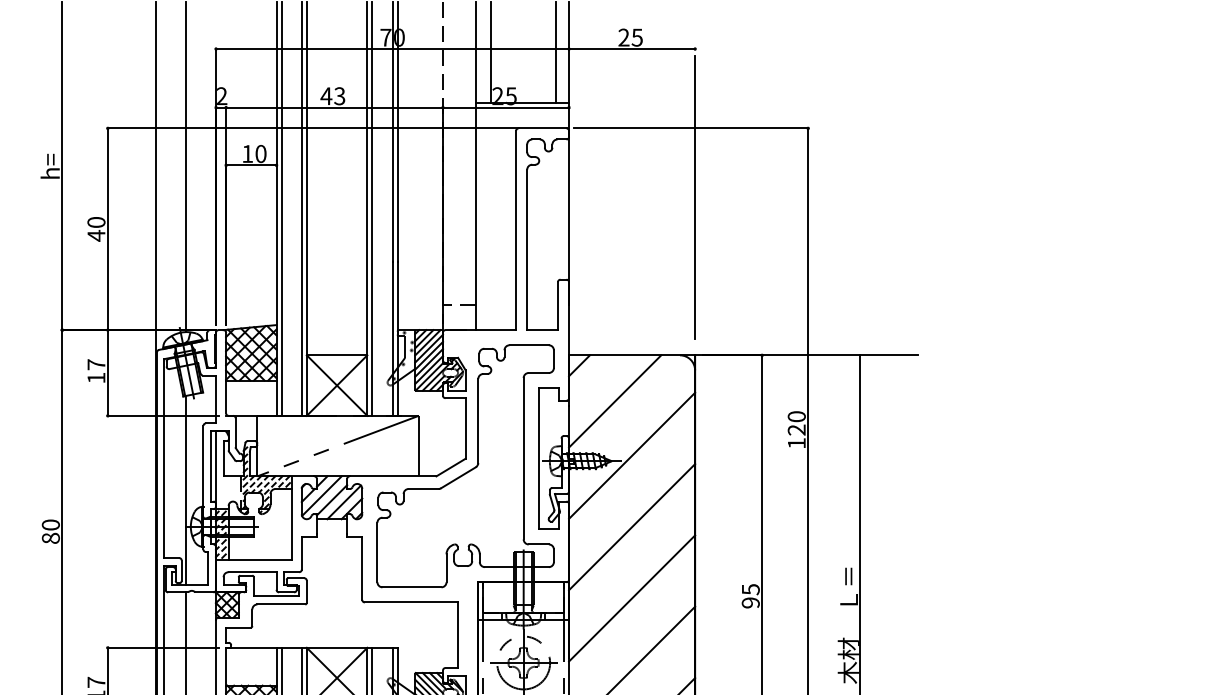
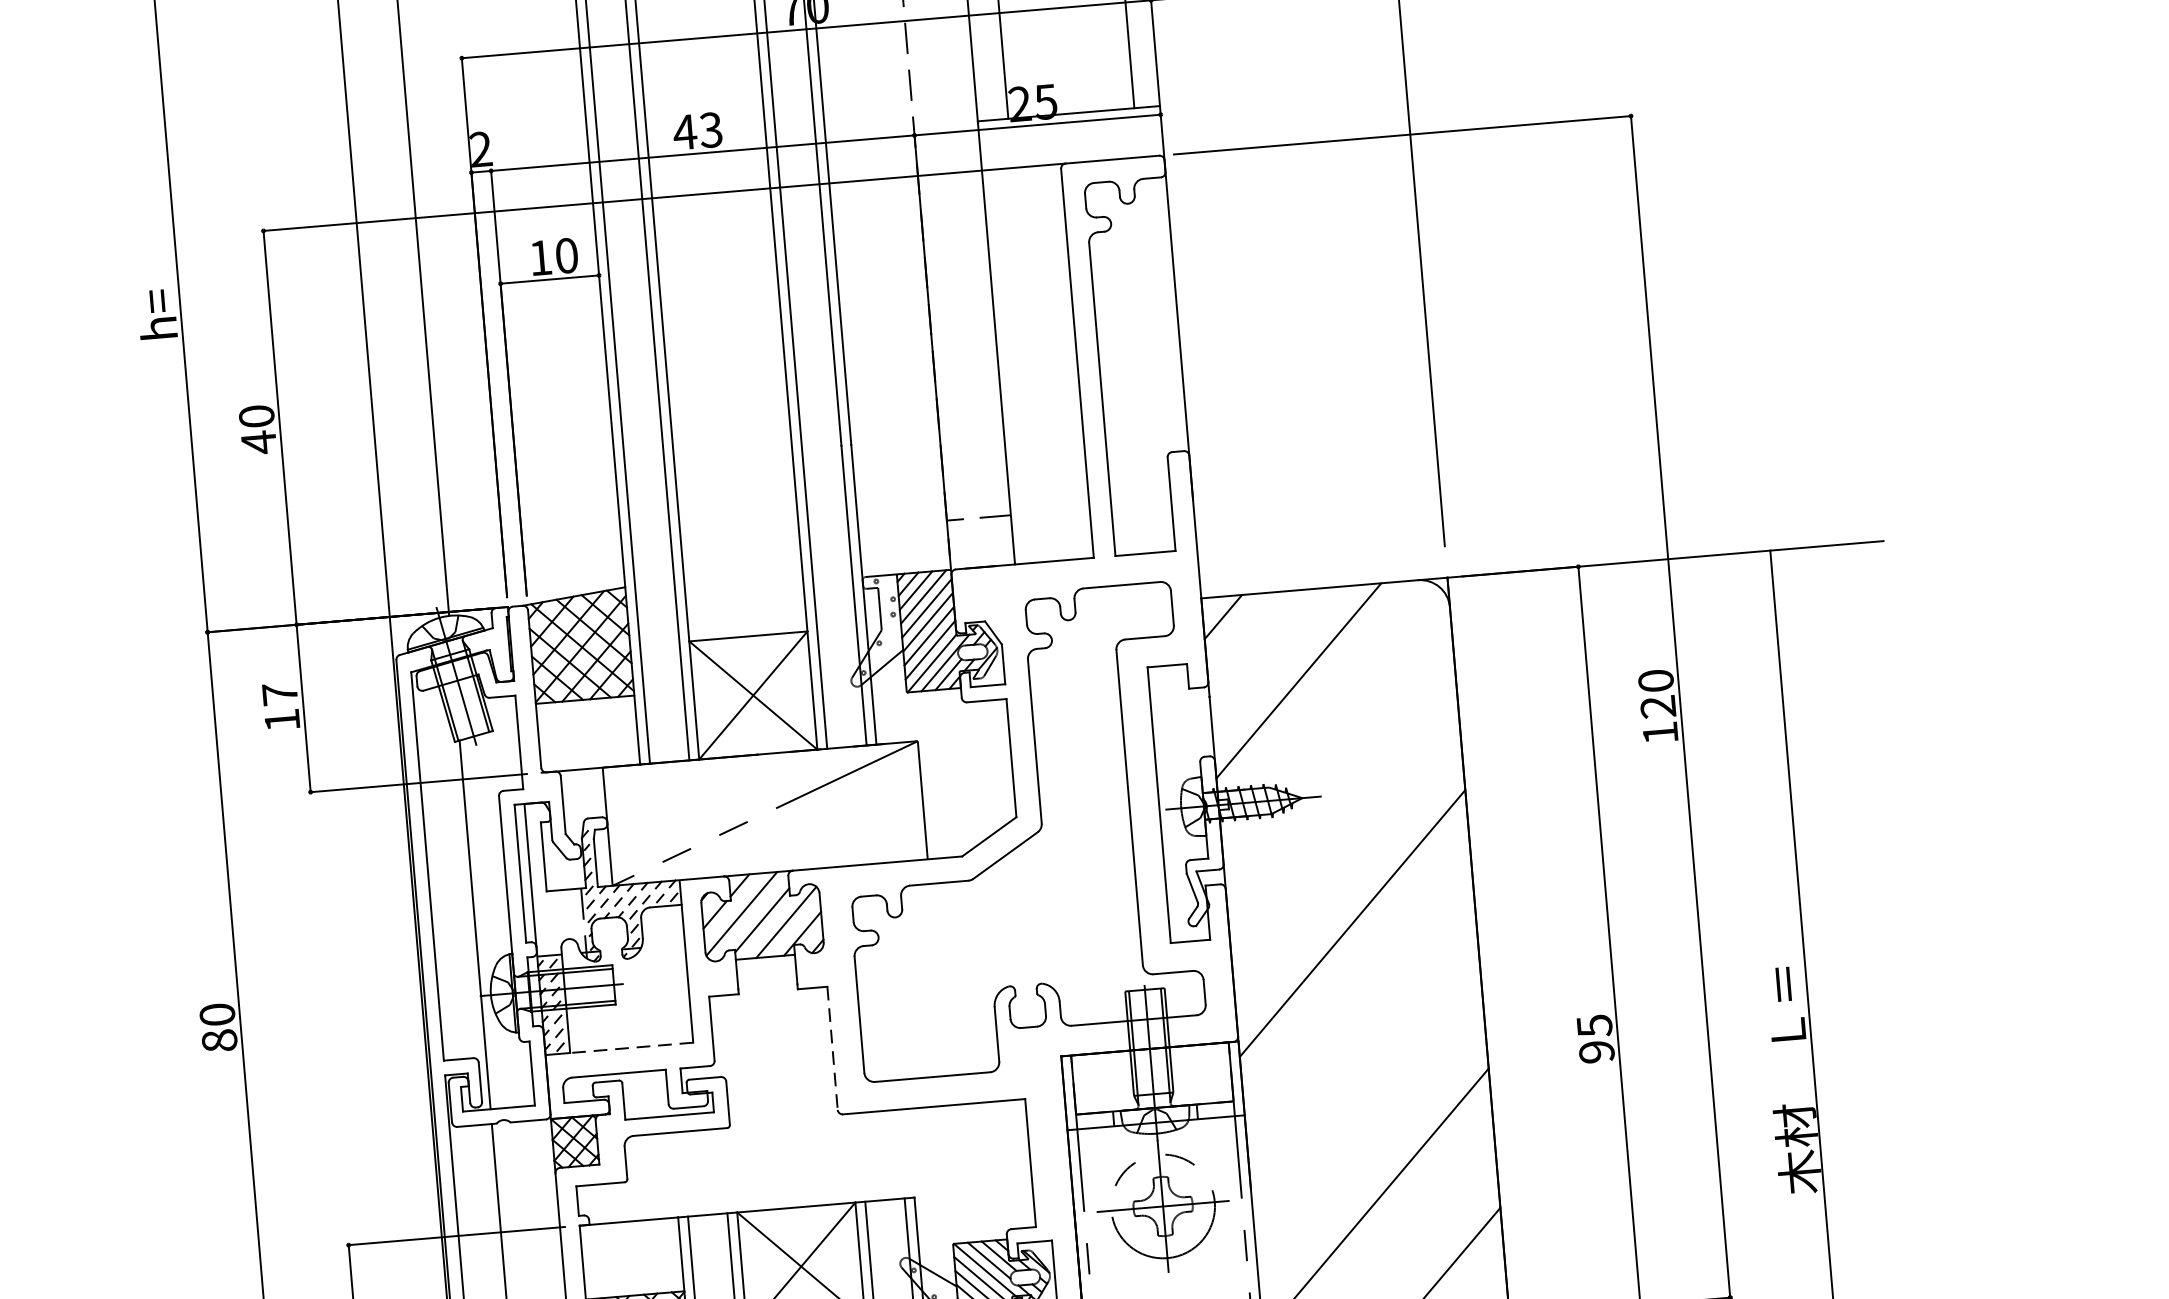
line: (632, 455) -> (1341, 783), removed
line: (260, 559) -> (632, 1047), solid -> dashed
line: (362, 568) -> (832, 1048), solid -> dashed
line: (632, 598) -> (1365, 1062), removed

